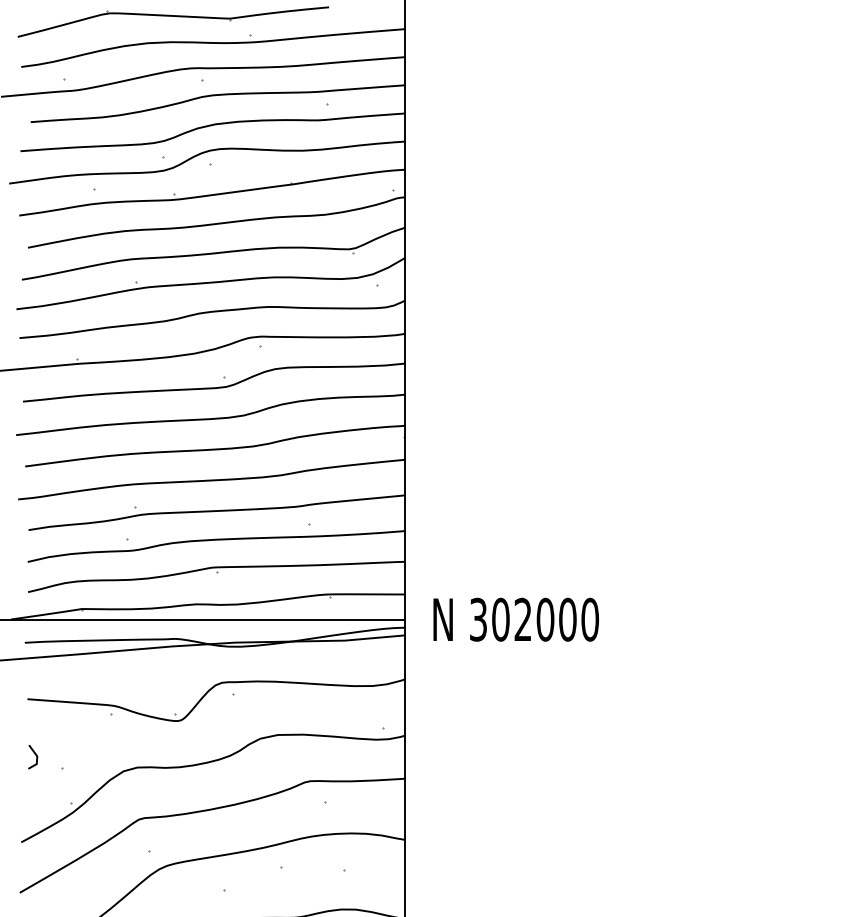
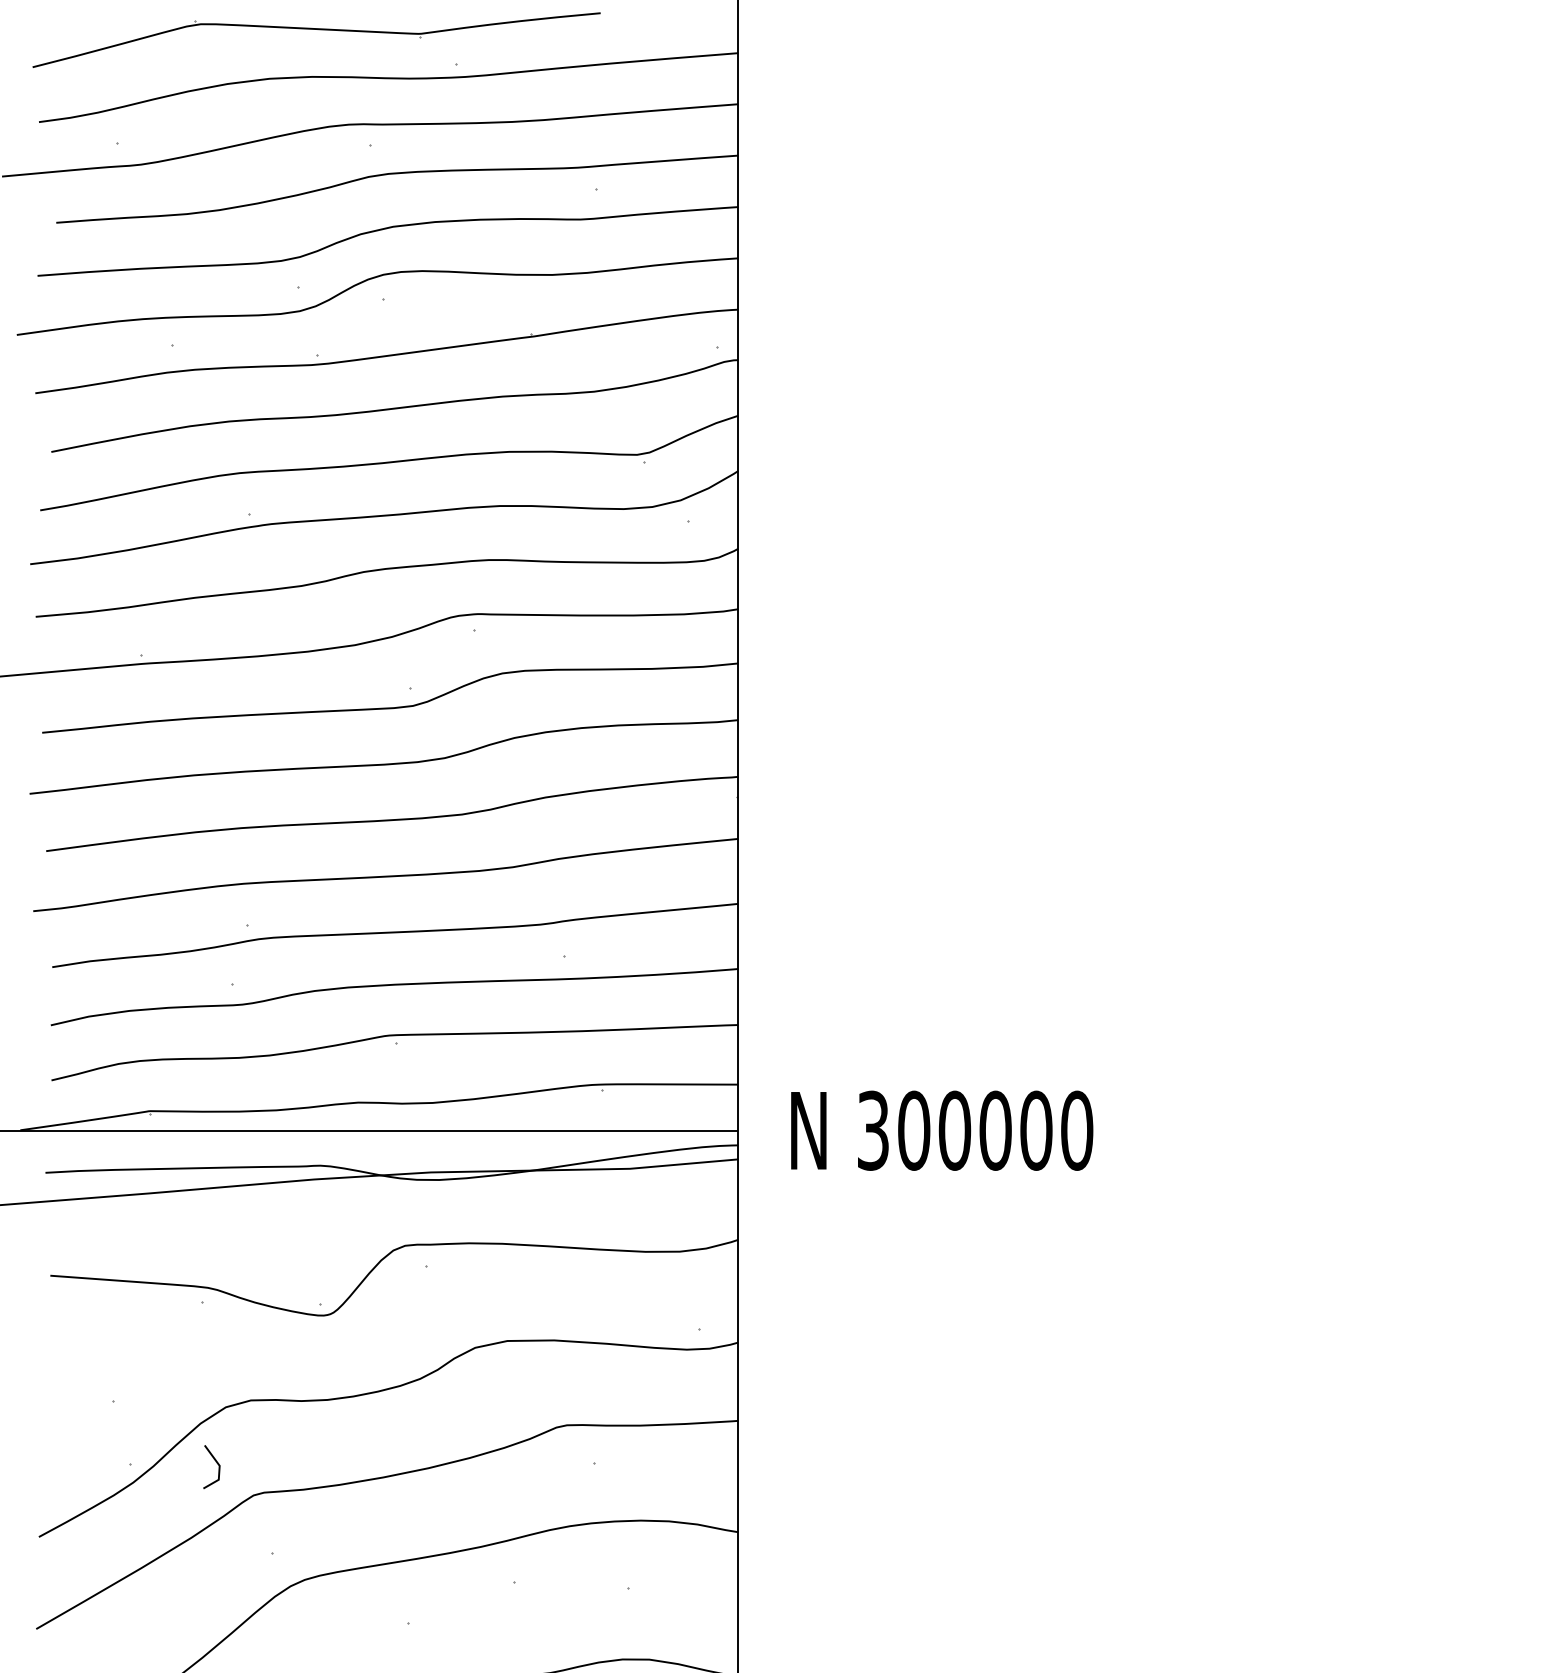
text: (523, 619) -> (955, 1130), 302000 -> 300000
line: (34, 754) -> (214, 1462), moved

